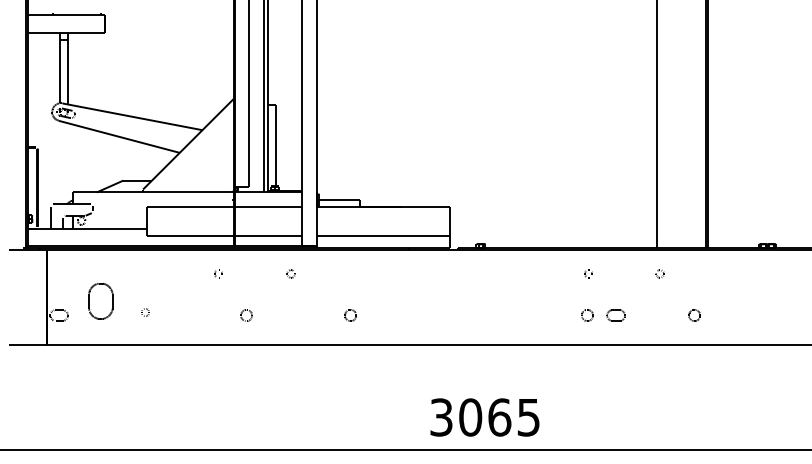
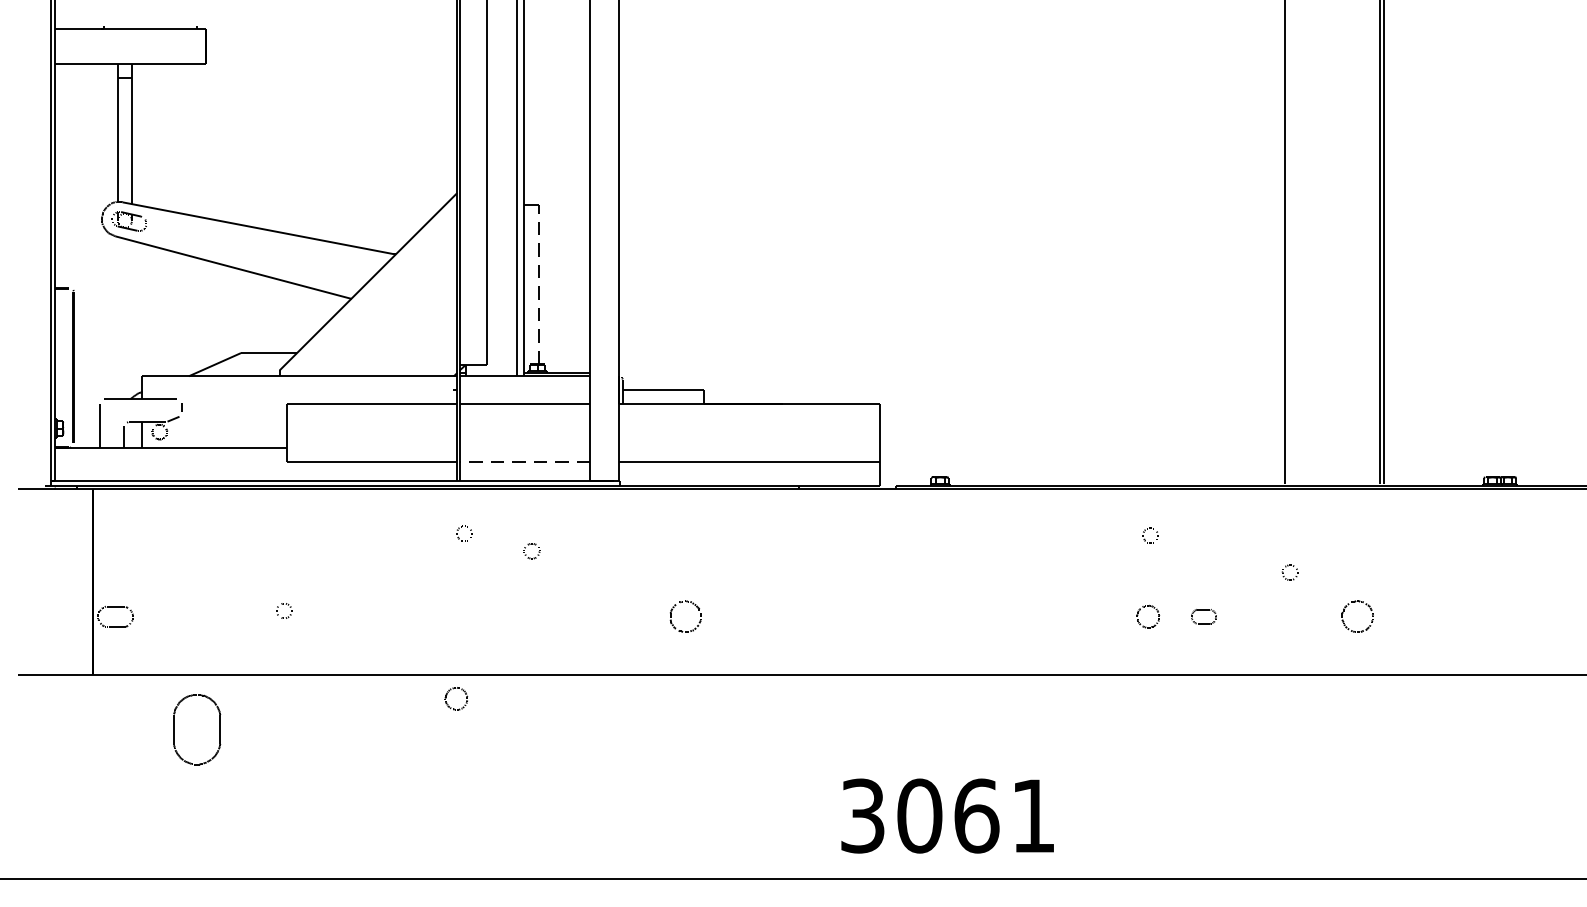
line: (275, 145) -> (538, 284), solid -> dashed
line: (268, 236) -> (524, 462), solid -> dashed
part: (218, 273) -> (464, 532), moved
part: (290, 273) -> (530, 550), moved
part: (659, 273) -> (1288, 571), moved
part: (100, 301) -> (196, 730), moved
part: (246, 315) -> (456, 698), moved
part: (350, 315) -> (685, 616), size x1.4
part: (615, 315) -> (1202, 616), size x0.7
part: (694, 315) -> (1357, 616), size x1.4
text: (528, 417) -> (1032, 816), 3065 -> 3061

